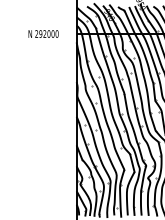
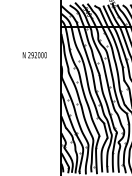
text: (43, 34) -> (34, 55), moved

